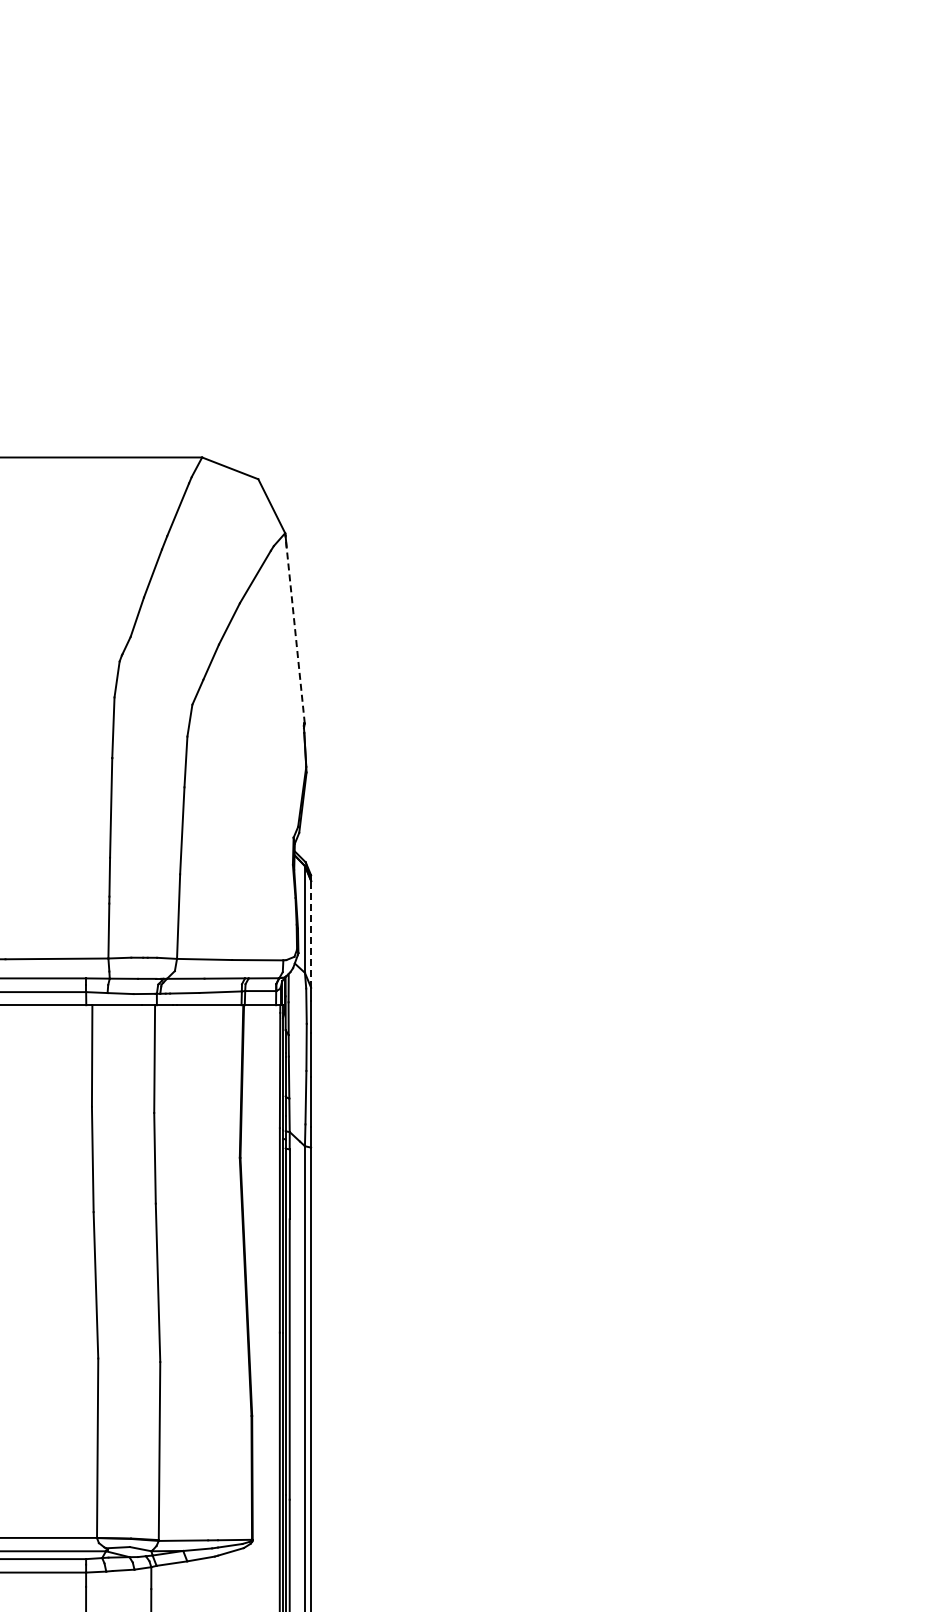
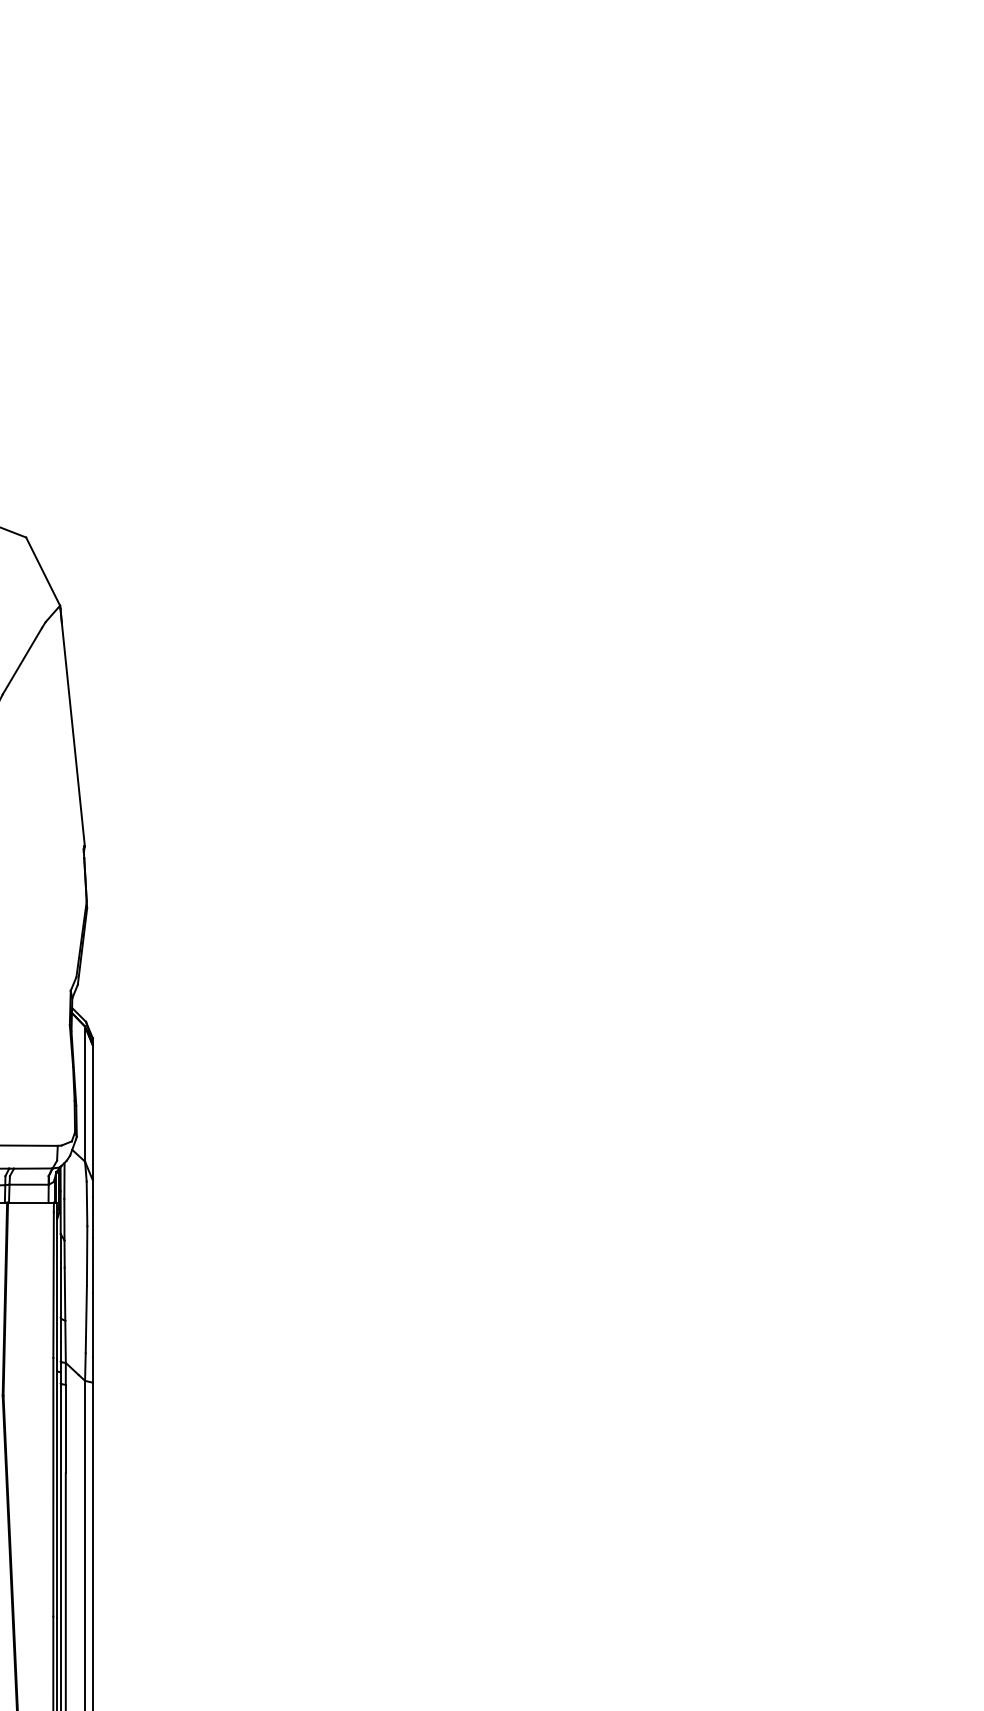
line: (295, 628) -> (73, 726), dashed -> solid
line: (311, 933) -> (93, 1111), dashed -> solid

